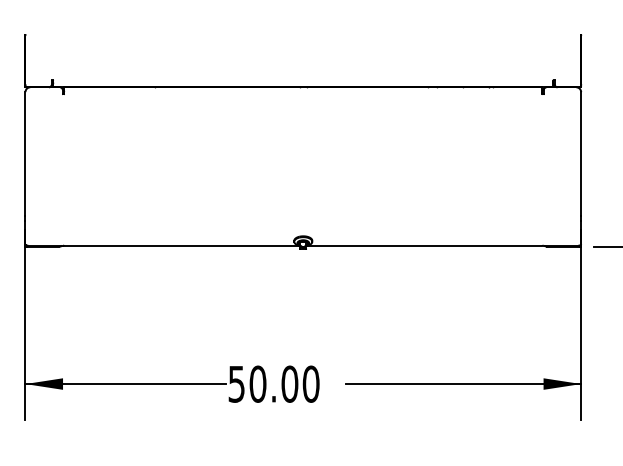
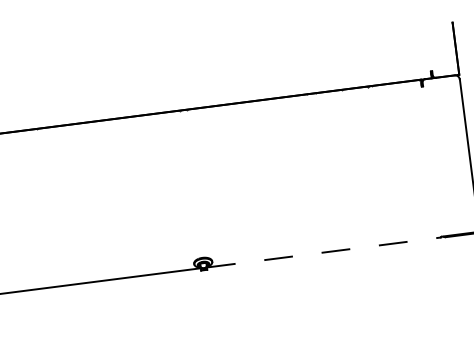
line: (424, 246) -> (324, 252), solid -> dashed

